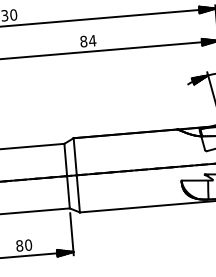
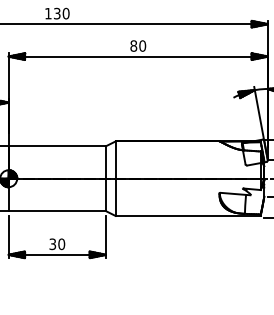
text: (92, 40) -> (142, 45), 84 -> 80
text: (19, 246) -> (52, 244), 80 -> 30

